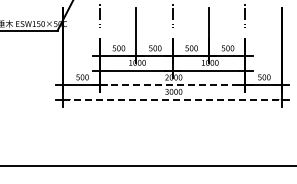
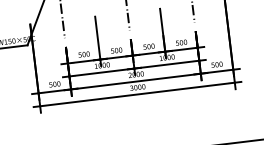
line: (172, 85) -> (135, 81), dashed -> solid
line: (173, 99) -> (138, 94), dashed -> solid

